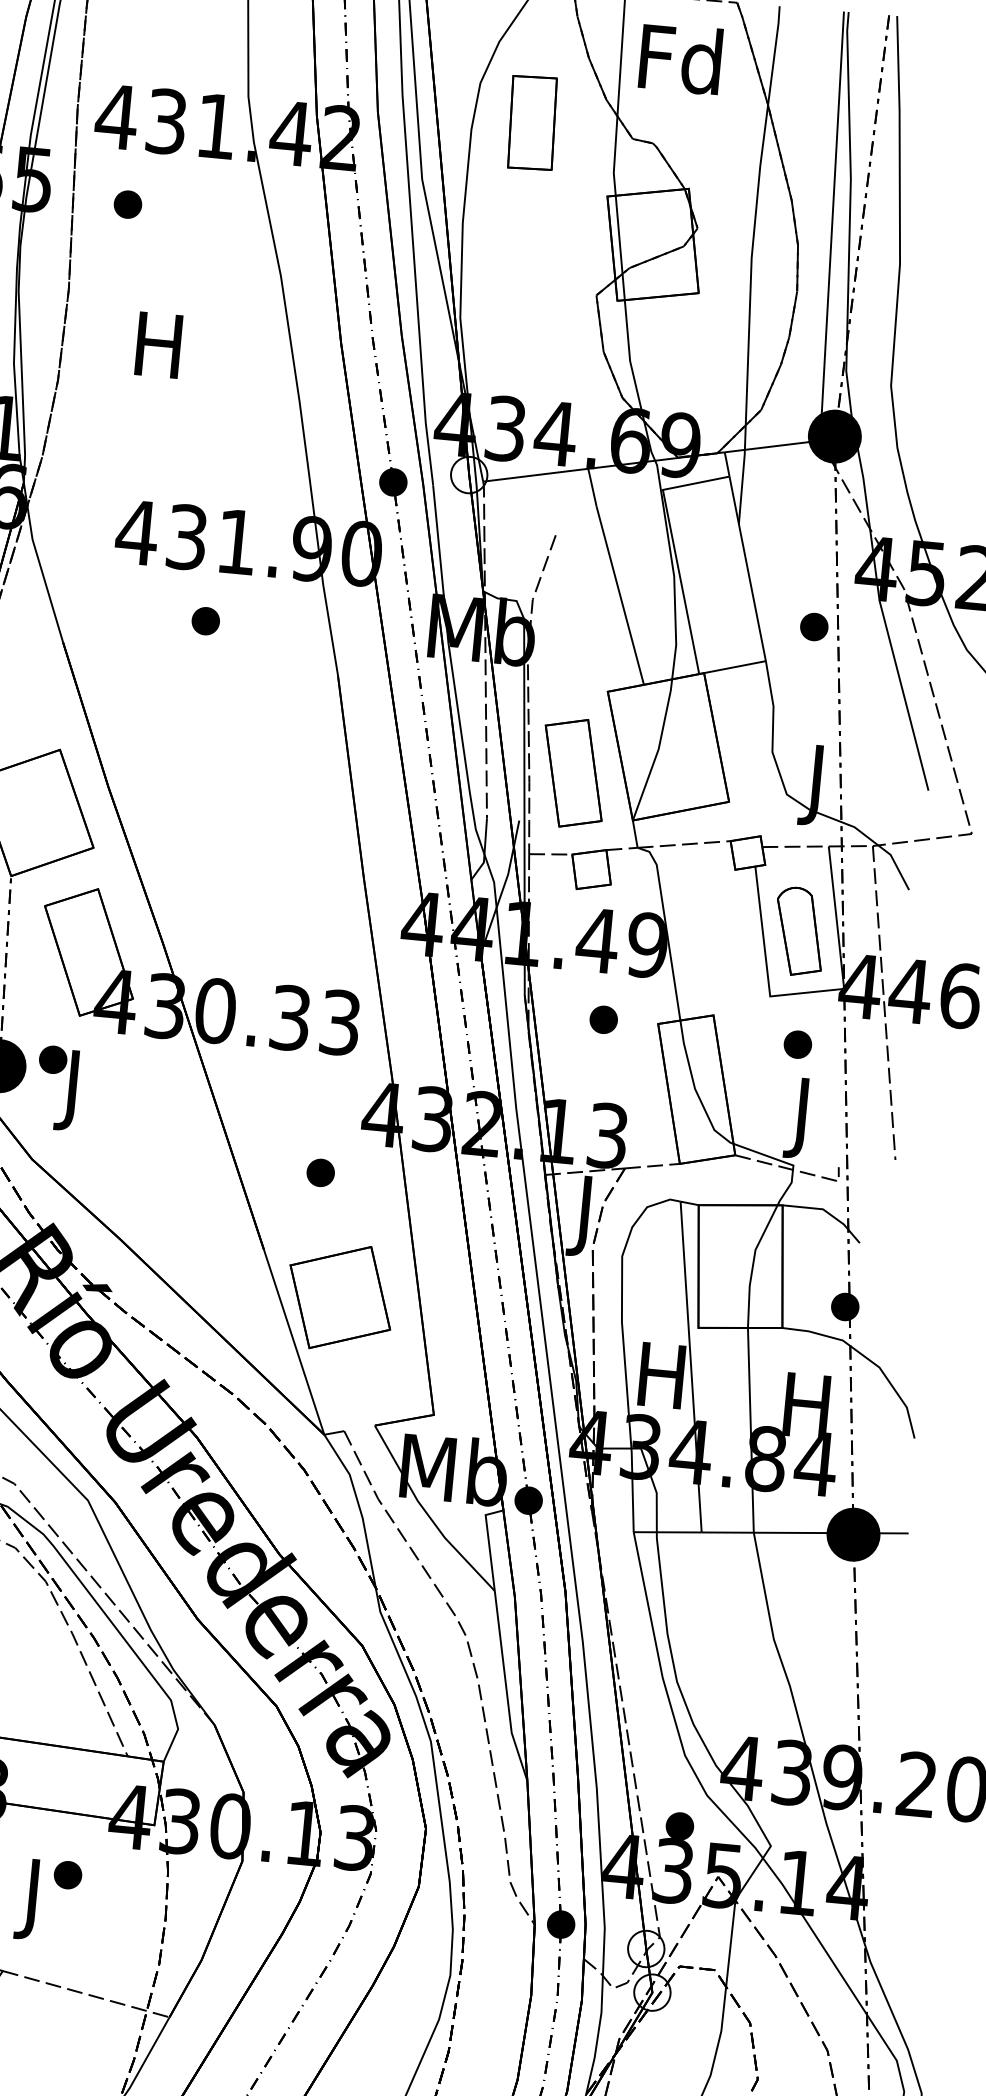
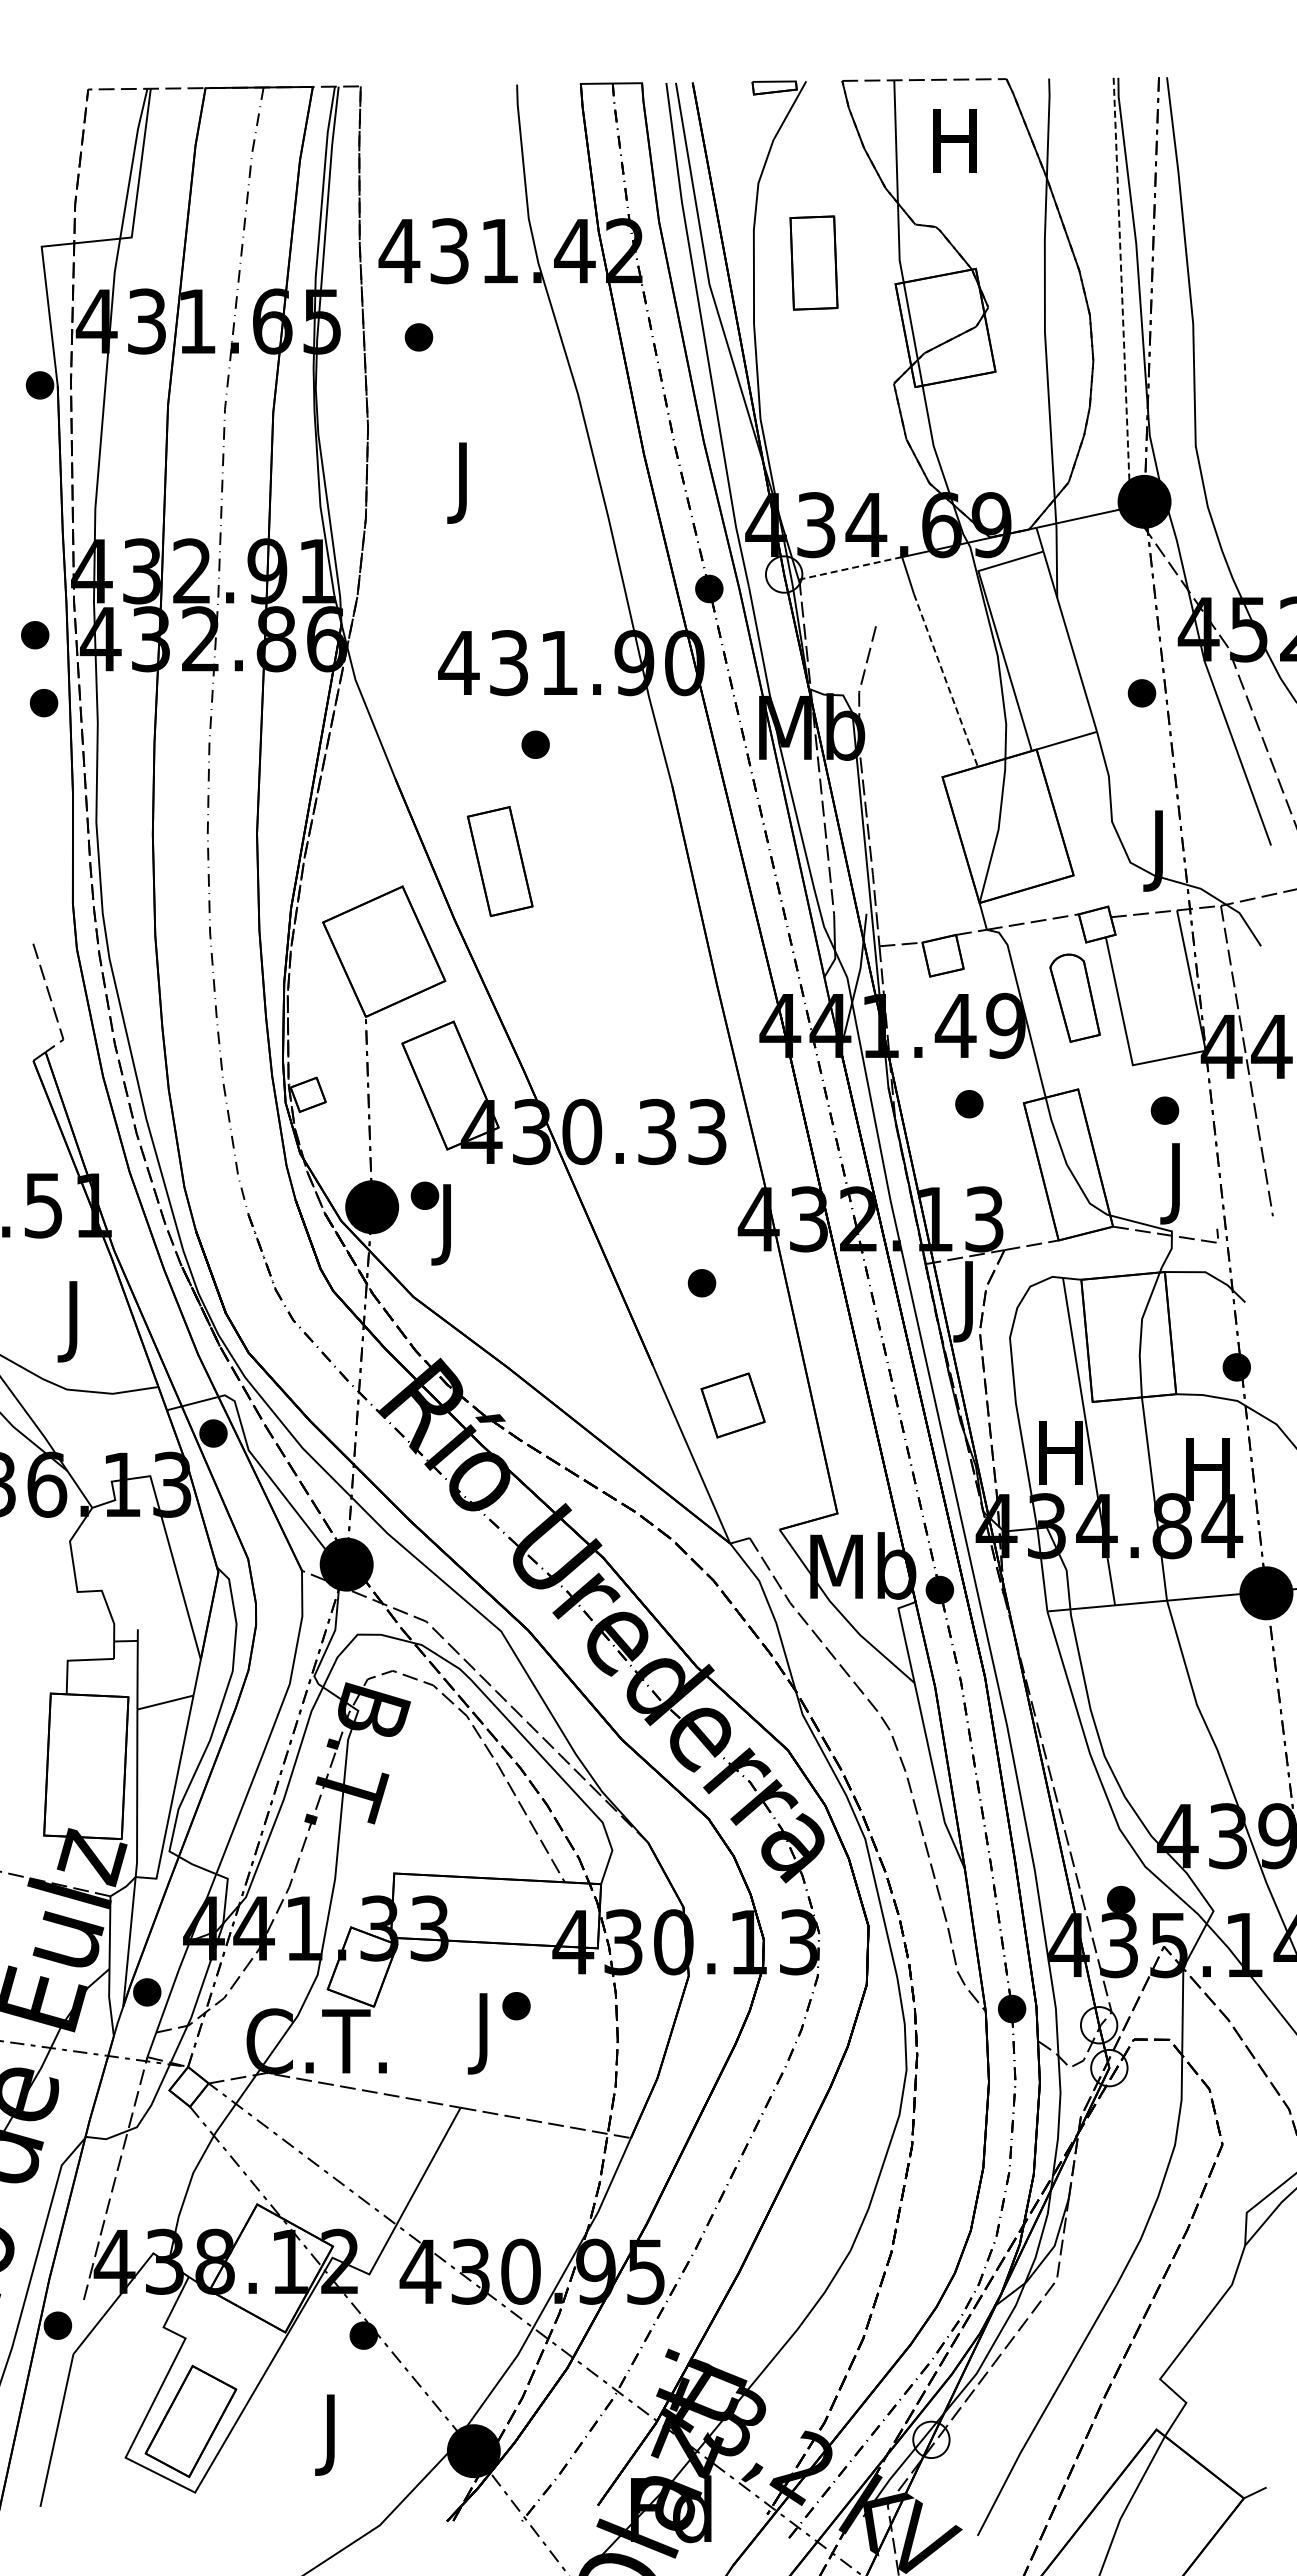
text: (680, 59) -> (955, 140), Fd -> H
part: (532, 122) -> (813, 262), moved
line: (832, 226) -> (1122, 292), solid -> dashed
text: (157, 353) -> (462, 482), H -> J
line: (535, 475) -> (850, 568), solid -> dashed
line: (620, 595) -> (946, 680), solid -> dashed
part: (573, 773) -> (500, 861), moved
part: (799, 931) -> (1074, 997), moved
part: (339, 1297) -> (732, 1405), size x0.6

